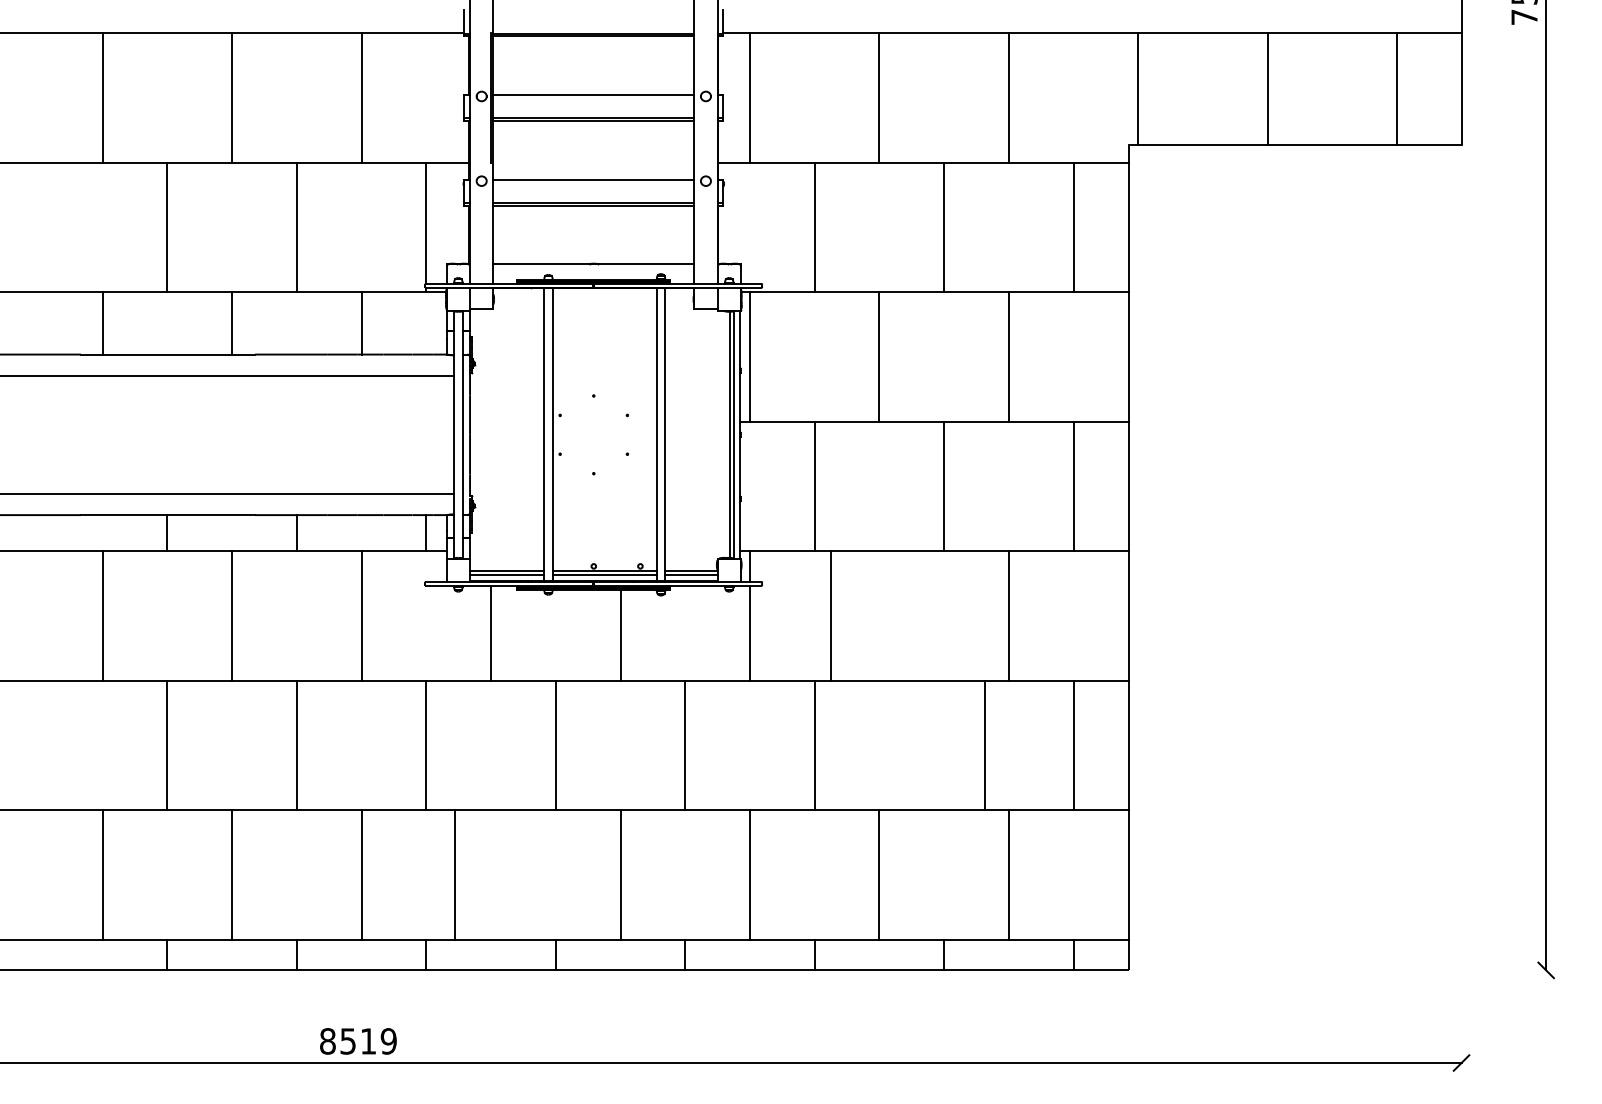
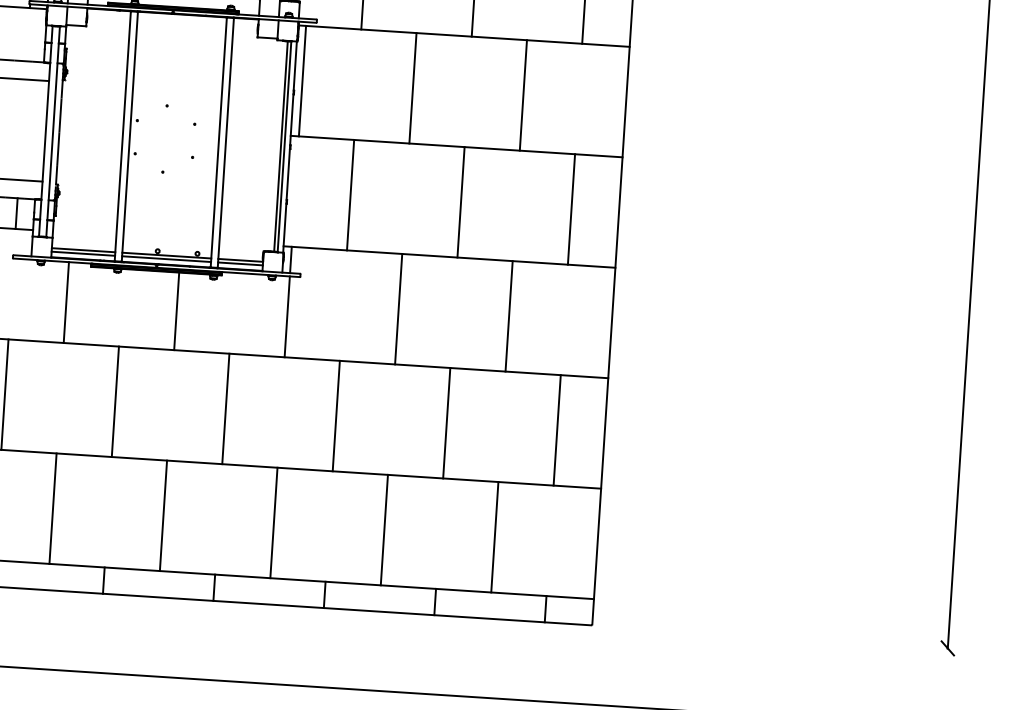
line: (831, 615) -> (398, 308), moved
line: (985, 745) -> (446, 423), moved
line: (455, 874) -> (53, 508), moved

